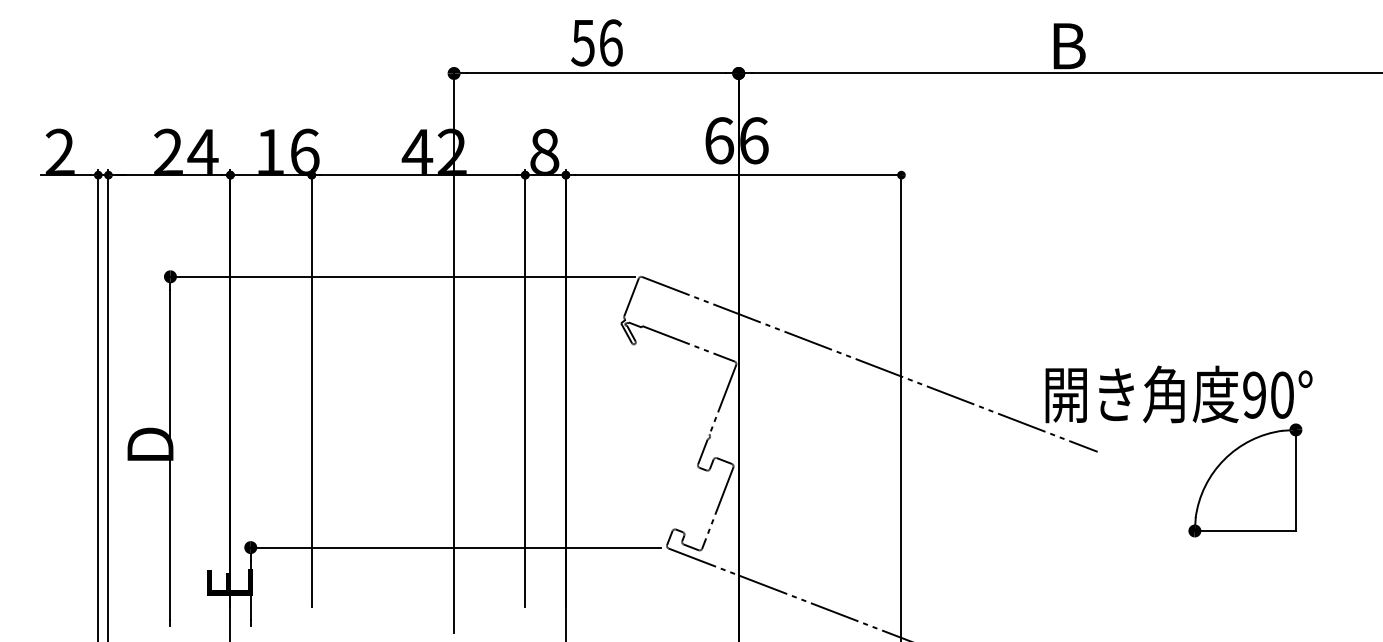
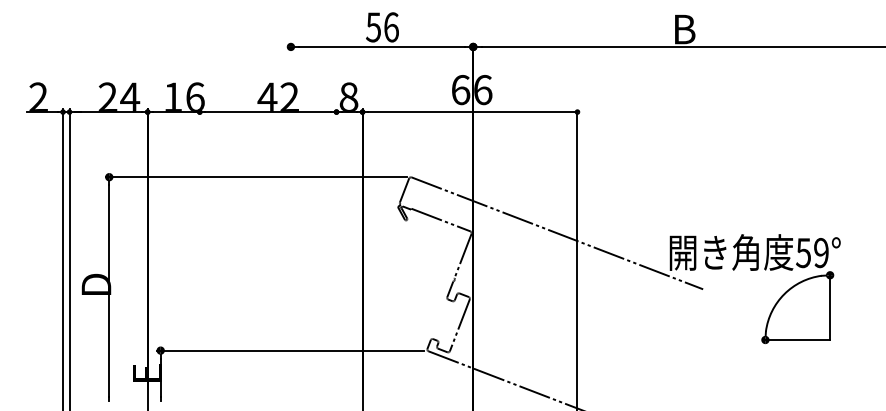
line: (453, 350) -> (290, 224), removed
line: (311, 388) -> (199, 248), removed
line: (525, 388) -> (336, 248), removed
text: (1268, 395) -> (812, 253), 90° -> 59°

